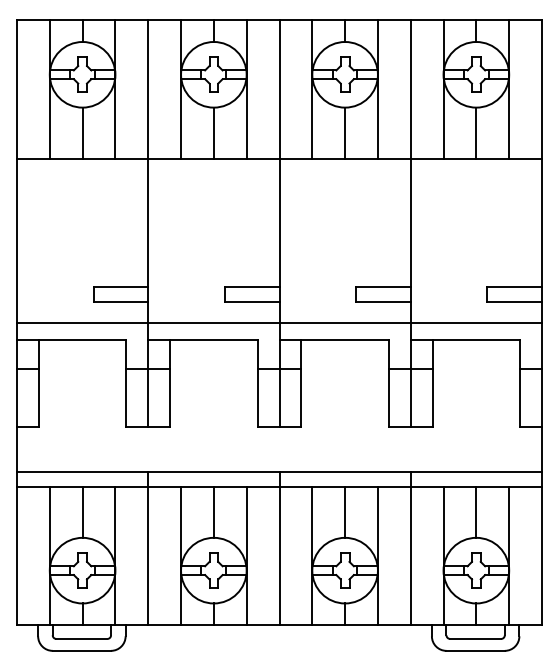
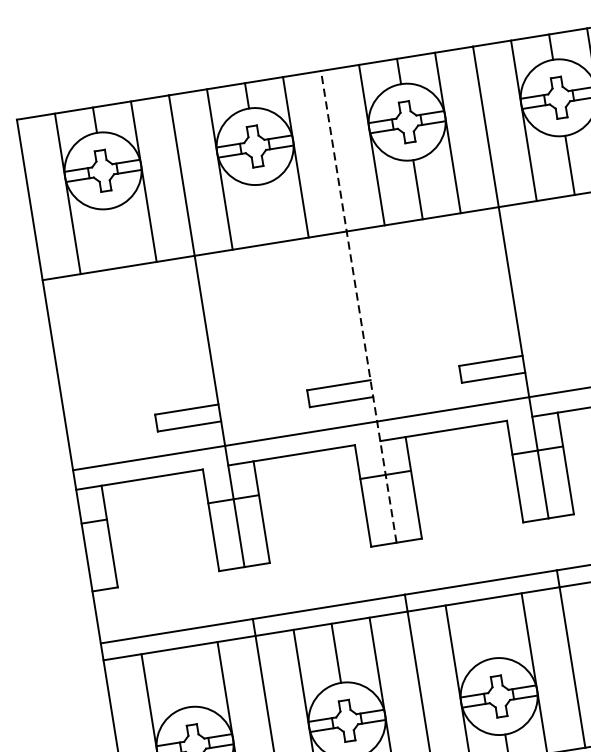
line: (82, 132) -> (113, 237), removed
line: (213, 132) -> (265, 213), removed
line: (279, 223) -> (358, 306), solid -> dashed
line: (82, 511) -> (183, 676), removed
line: (345, 511) -> (488, 627), removed

